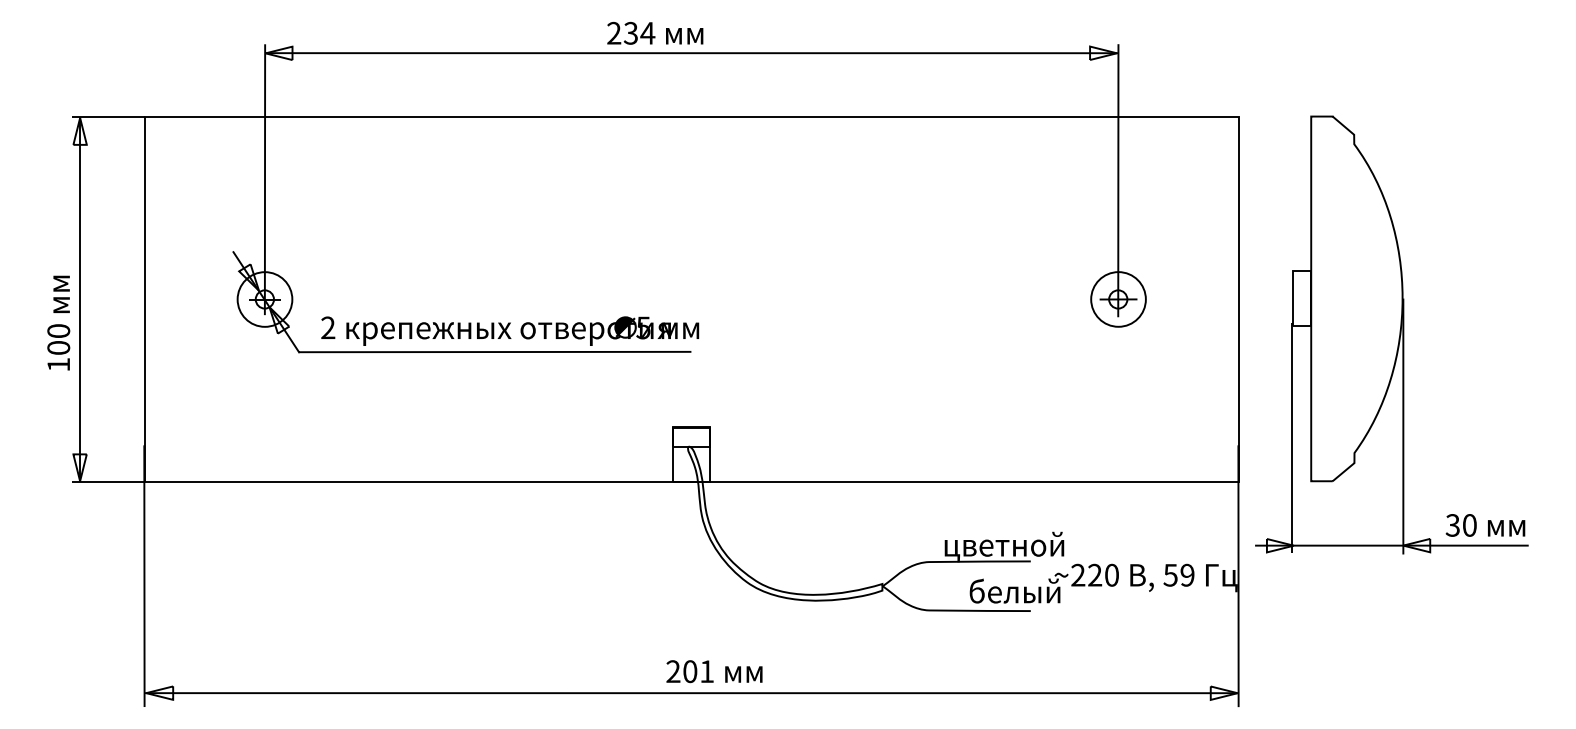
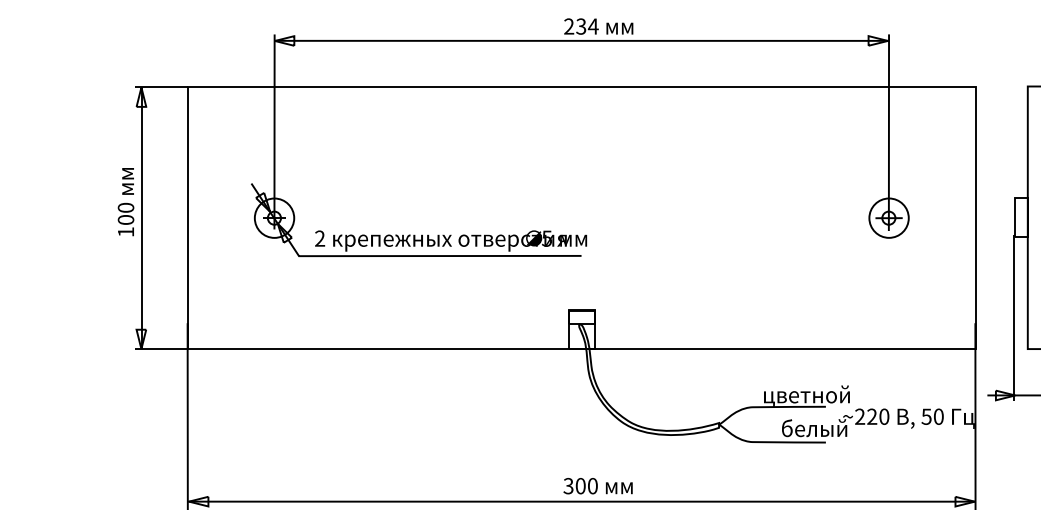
text: (655, 32) -> (598, 25), moved
text: (58, 322) -> (125, 201), moved
text: (1187, 575) -> (938, 416), 59 -> 50
text: (690, 671) -> (580, 486), 201 -> 300

